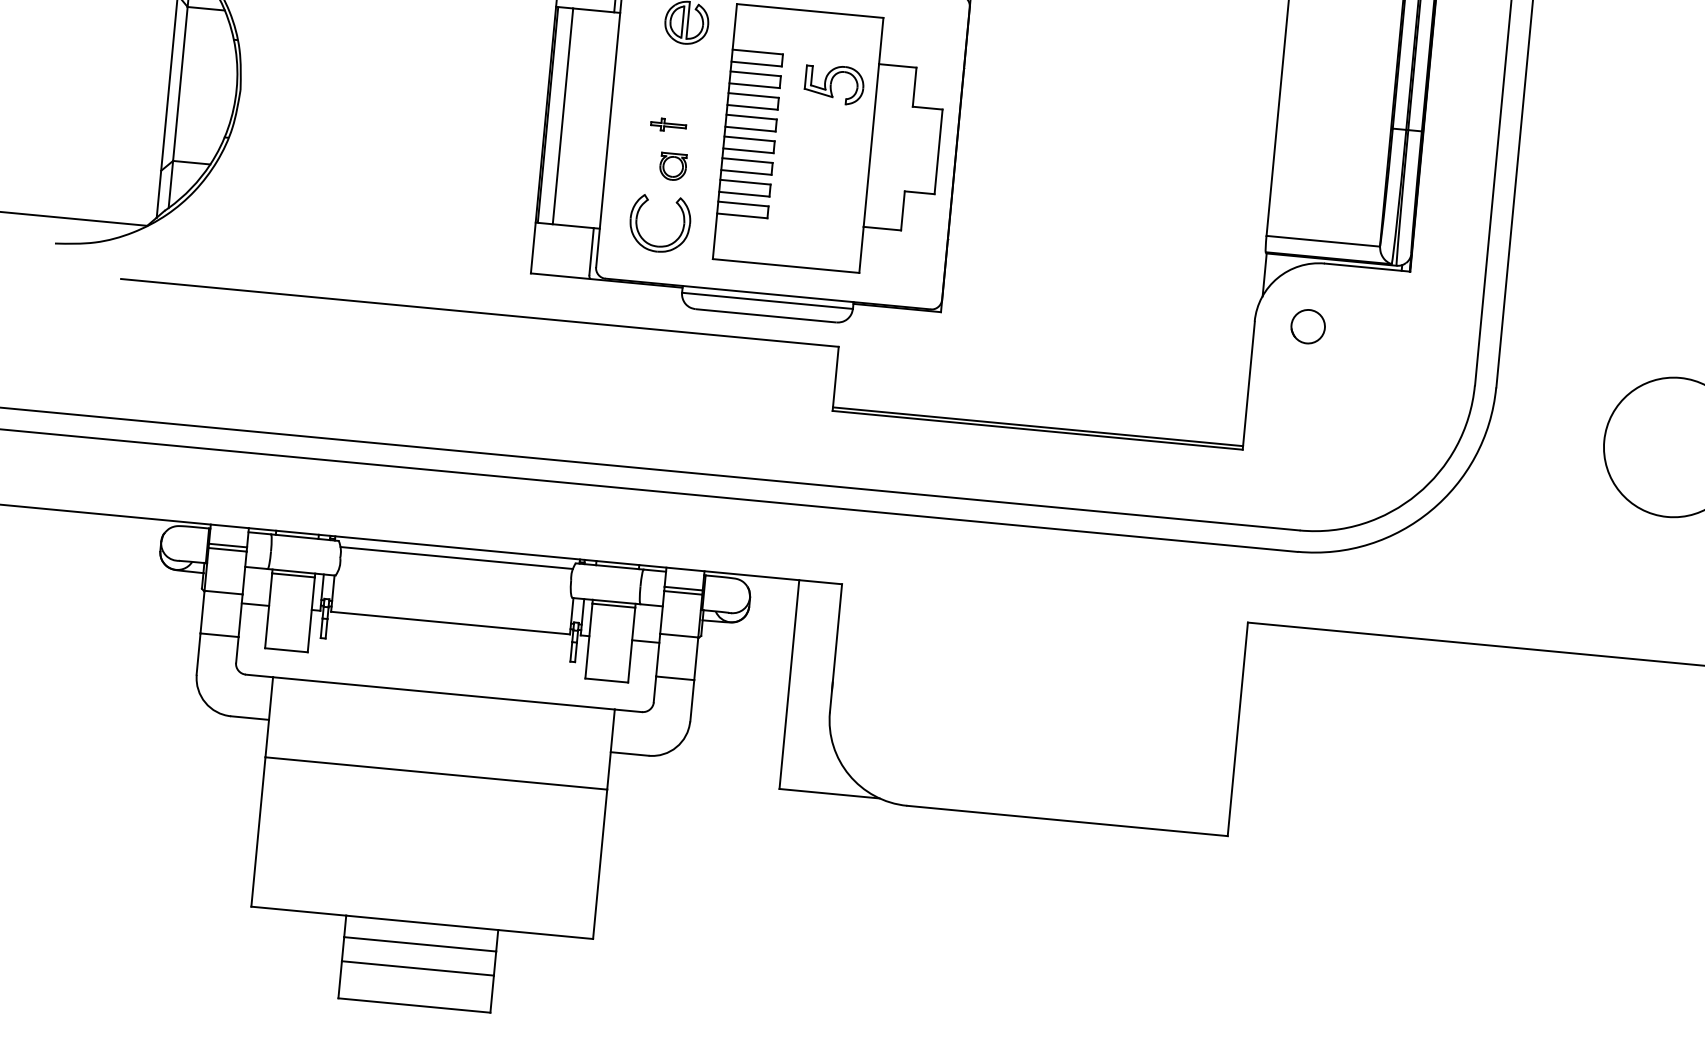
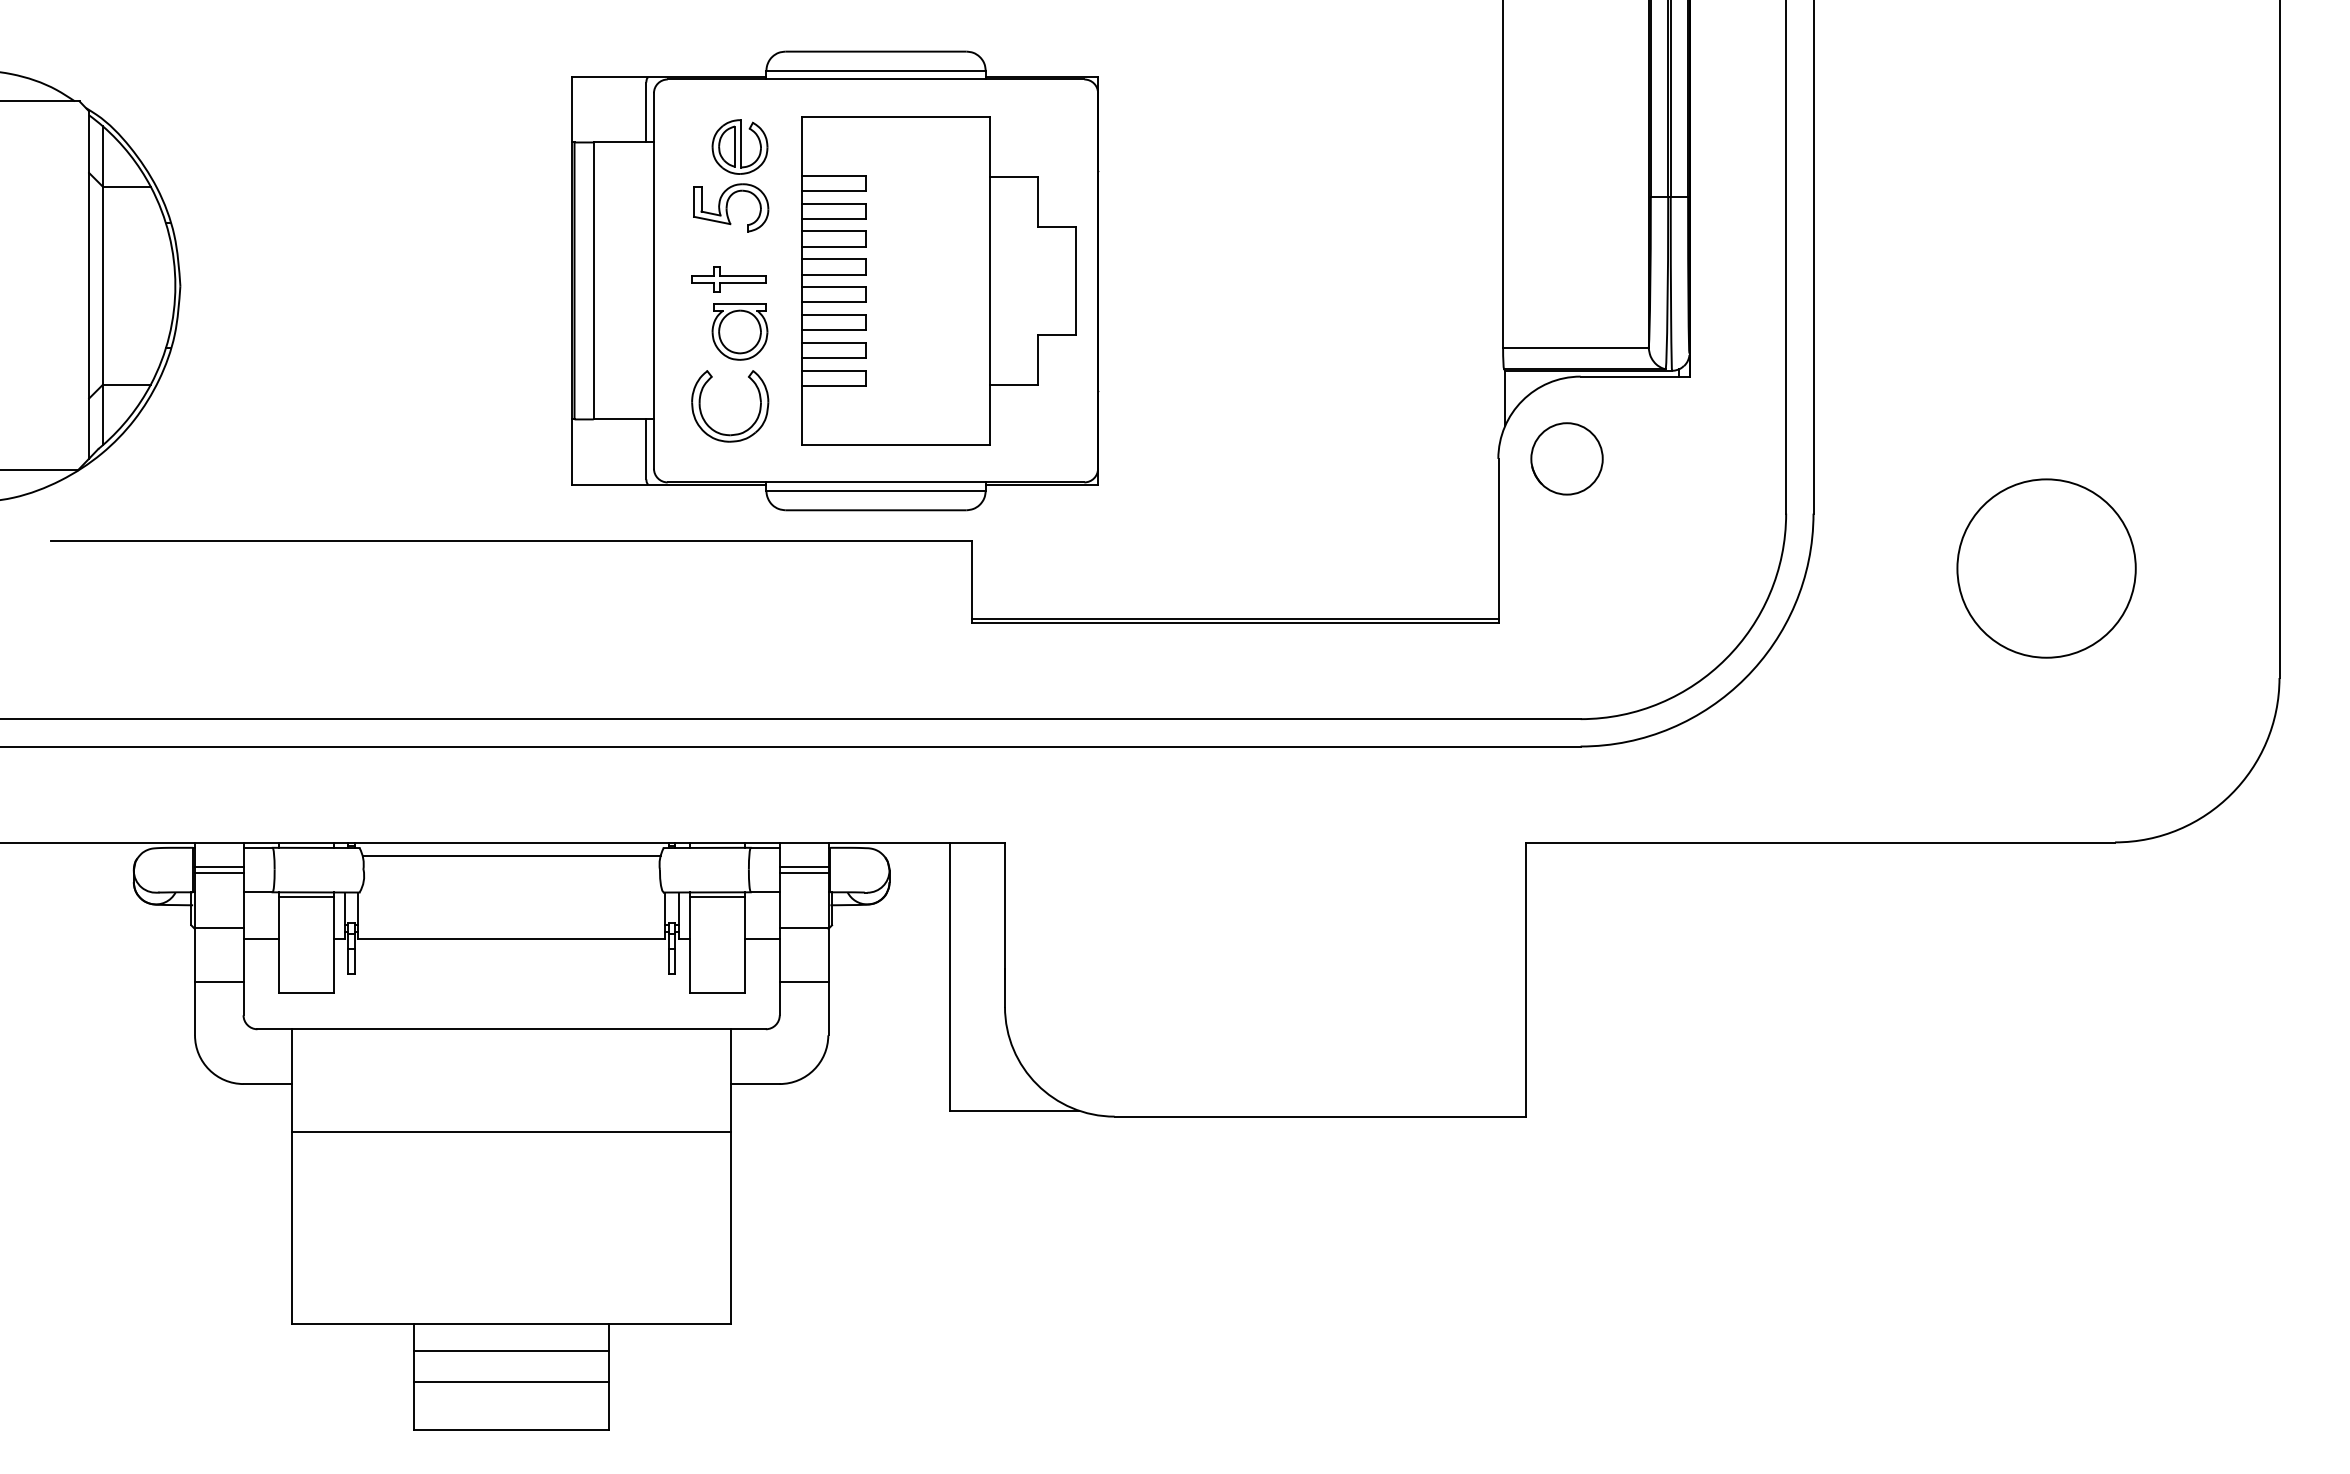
part: (834, 84) -> (731, 207), moved
part: (668, 125) -> (728, 279), size x1.67
part: (672, 166) -> (739, 331), size x1.67
circle: (1307, 326) -> (1566, 458), size x1.67

